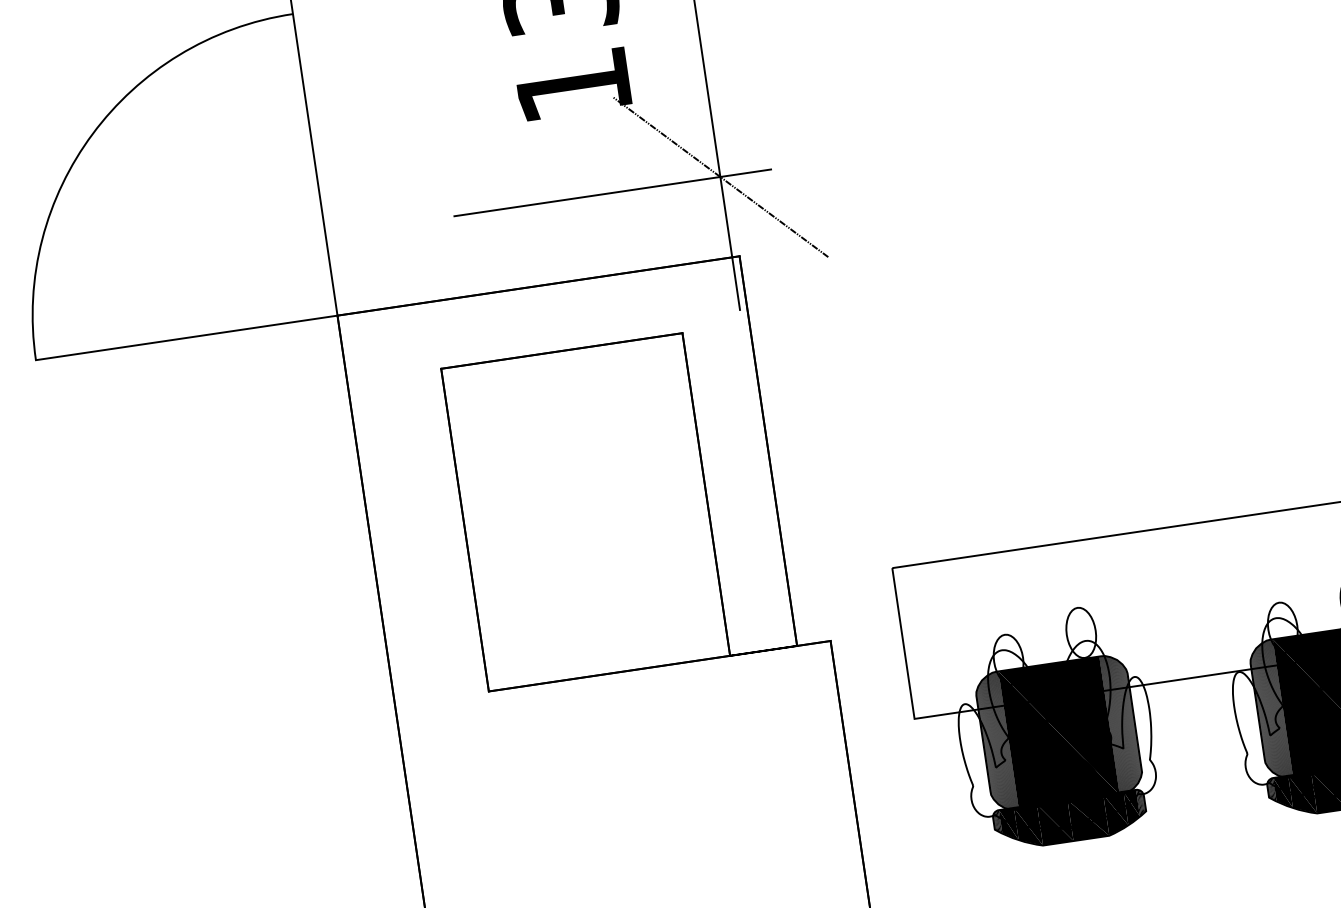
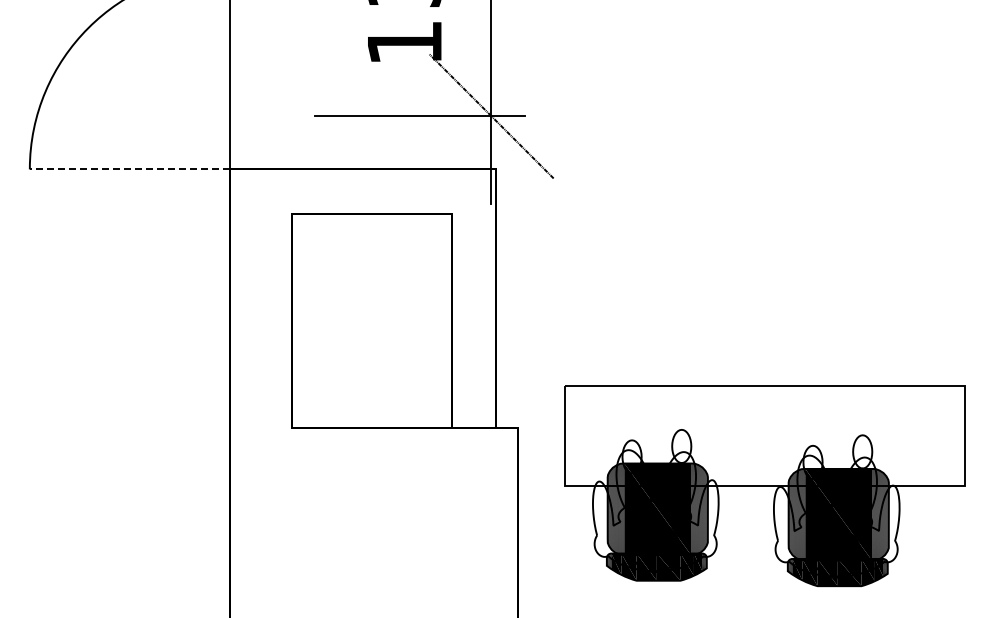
line: (186, 338) -> (129, 169), solid -> dashed

